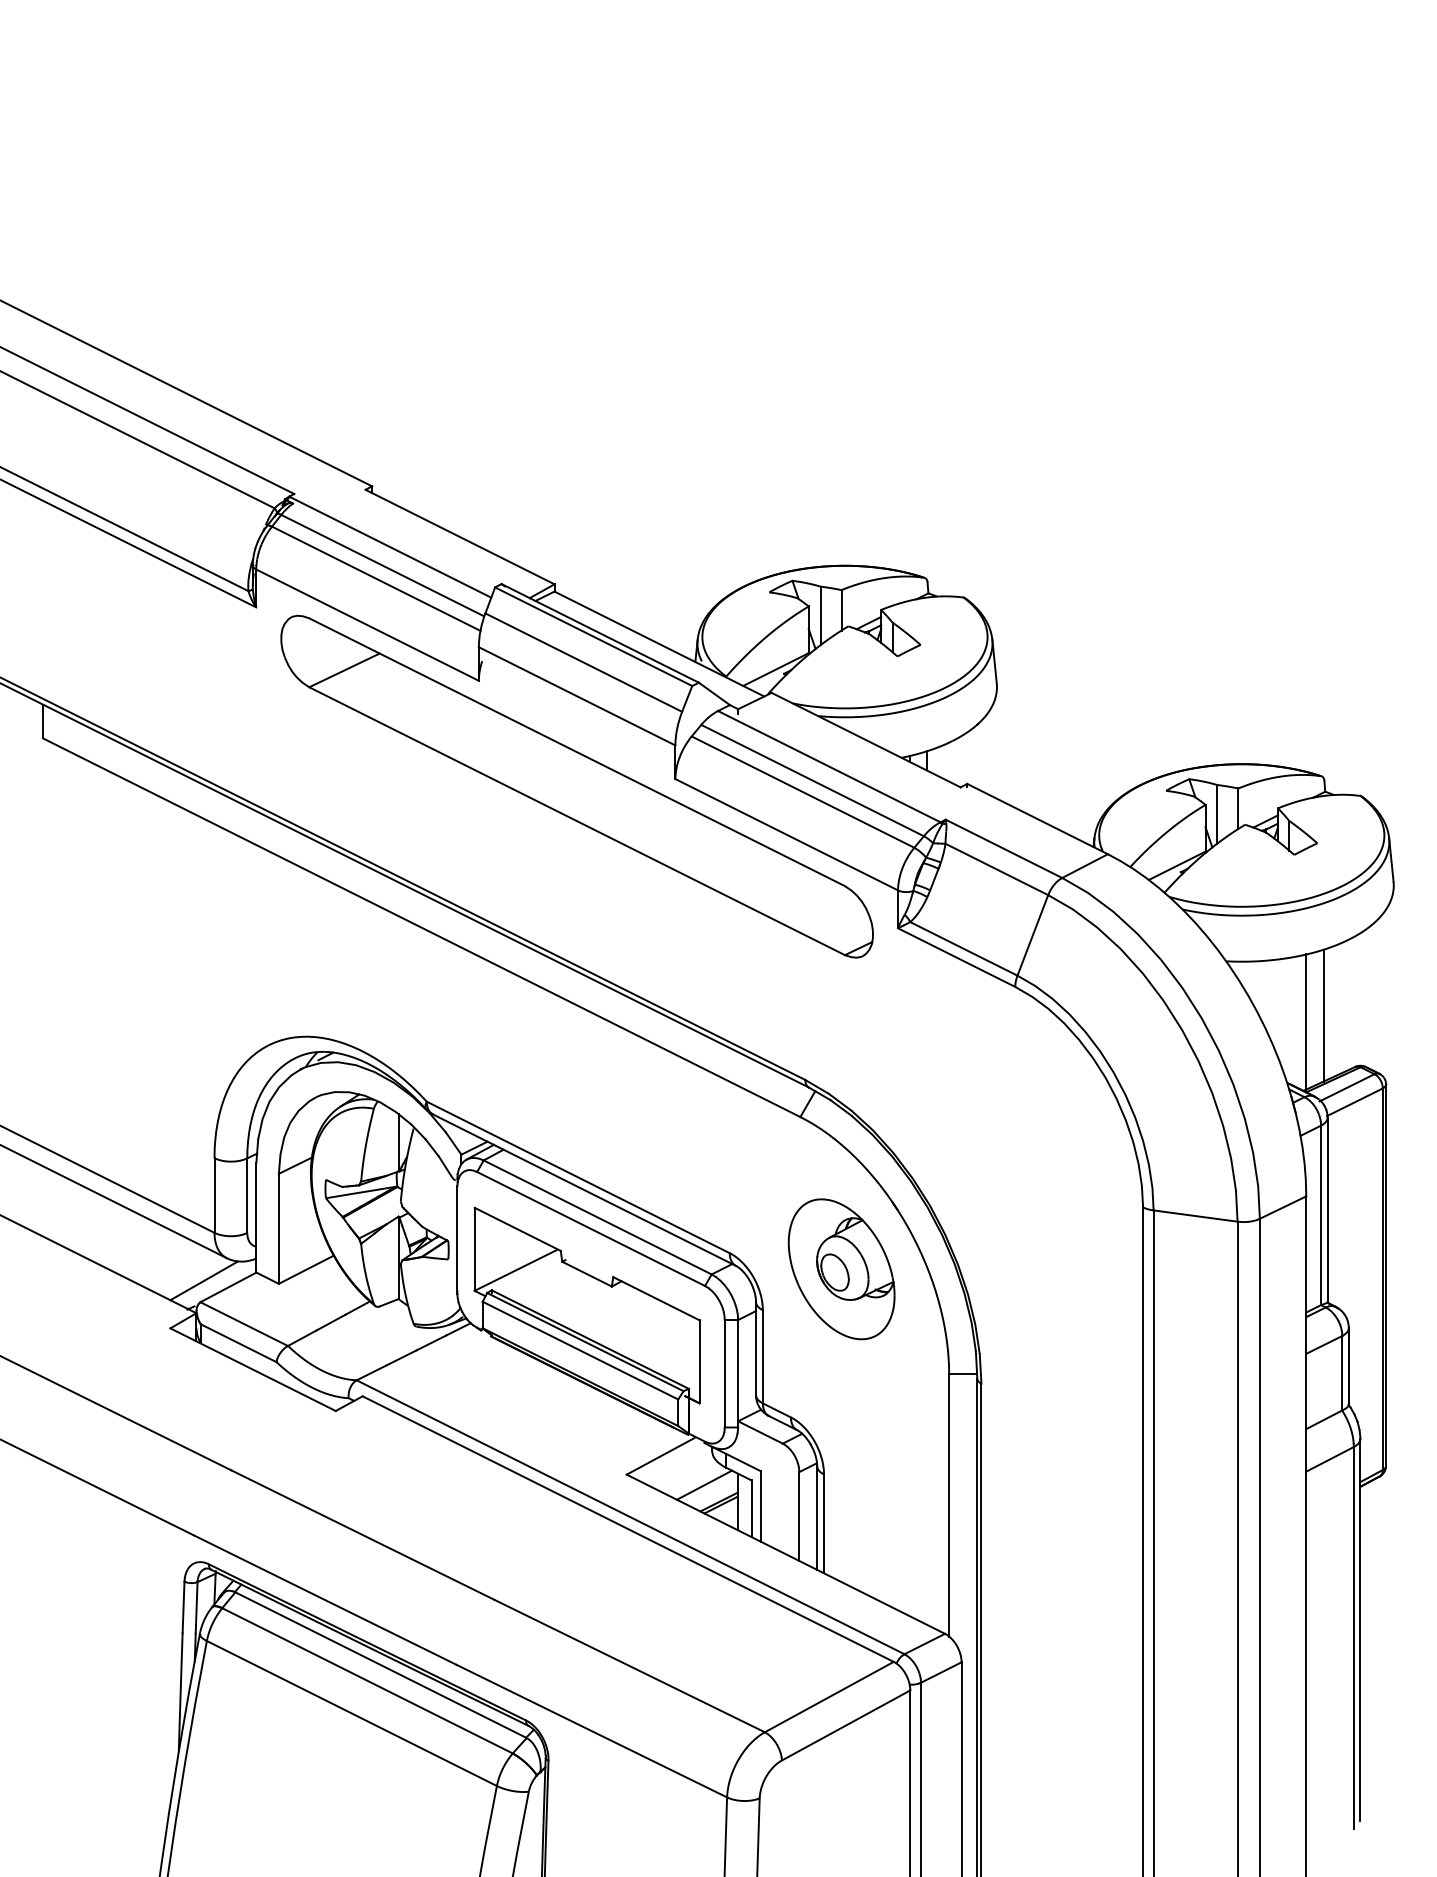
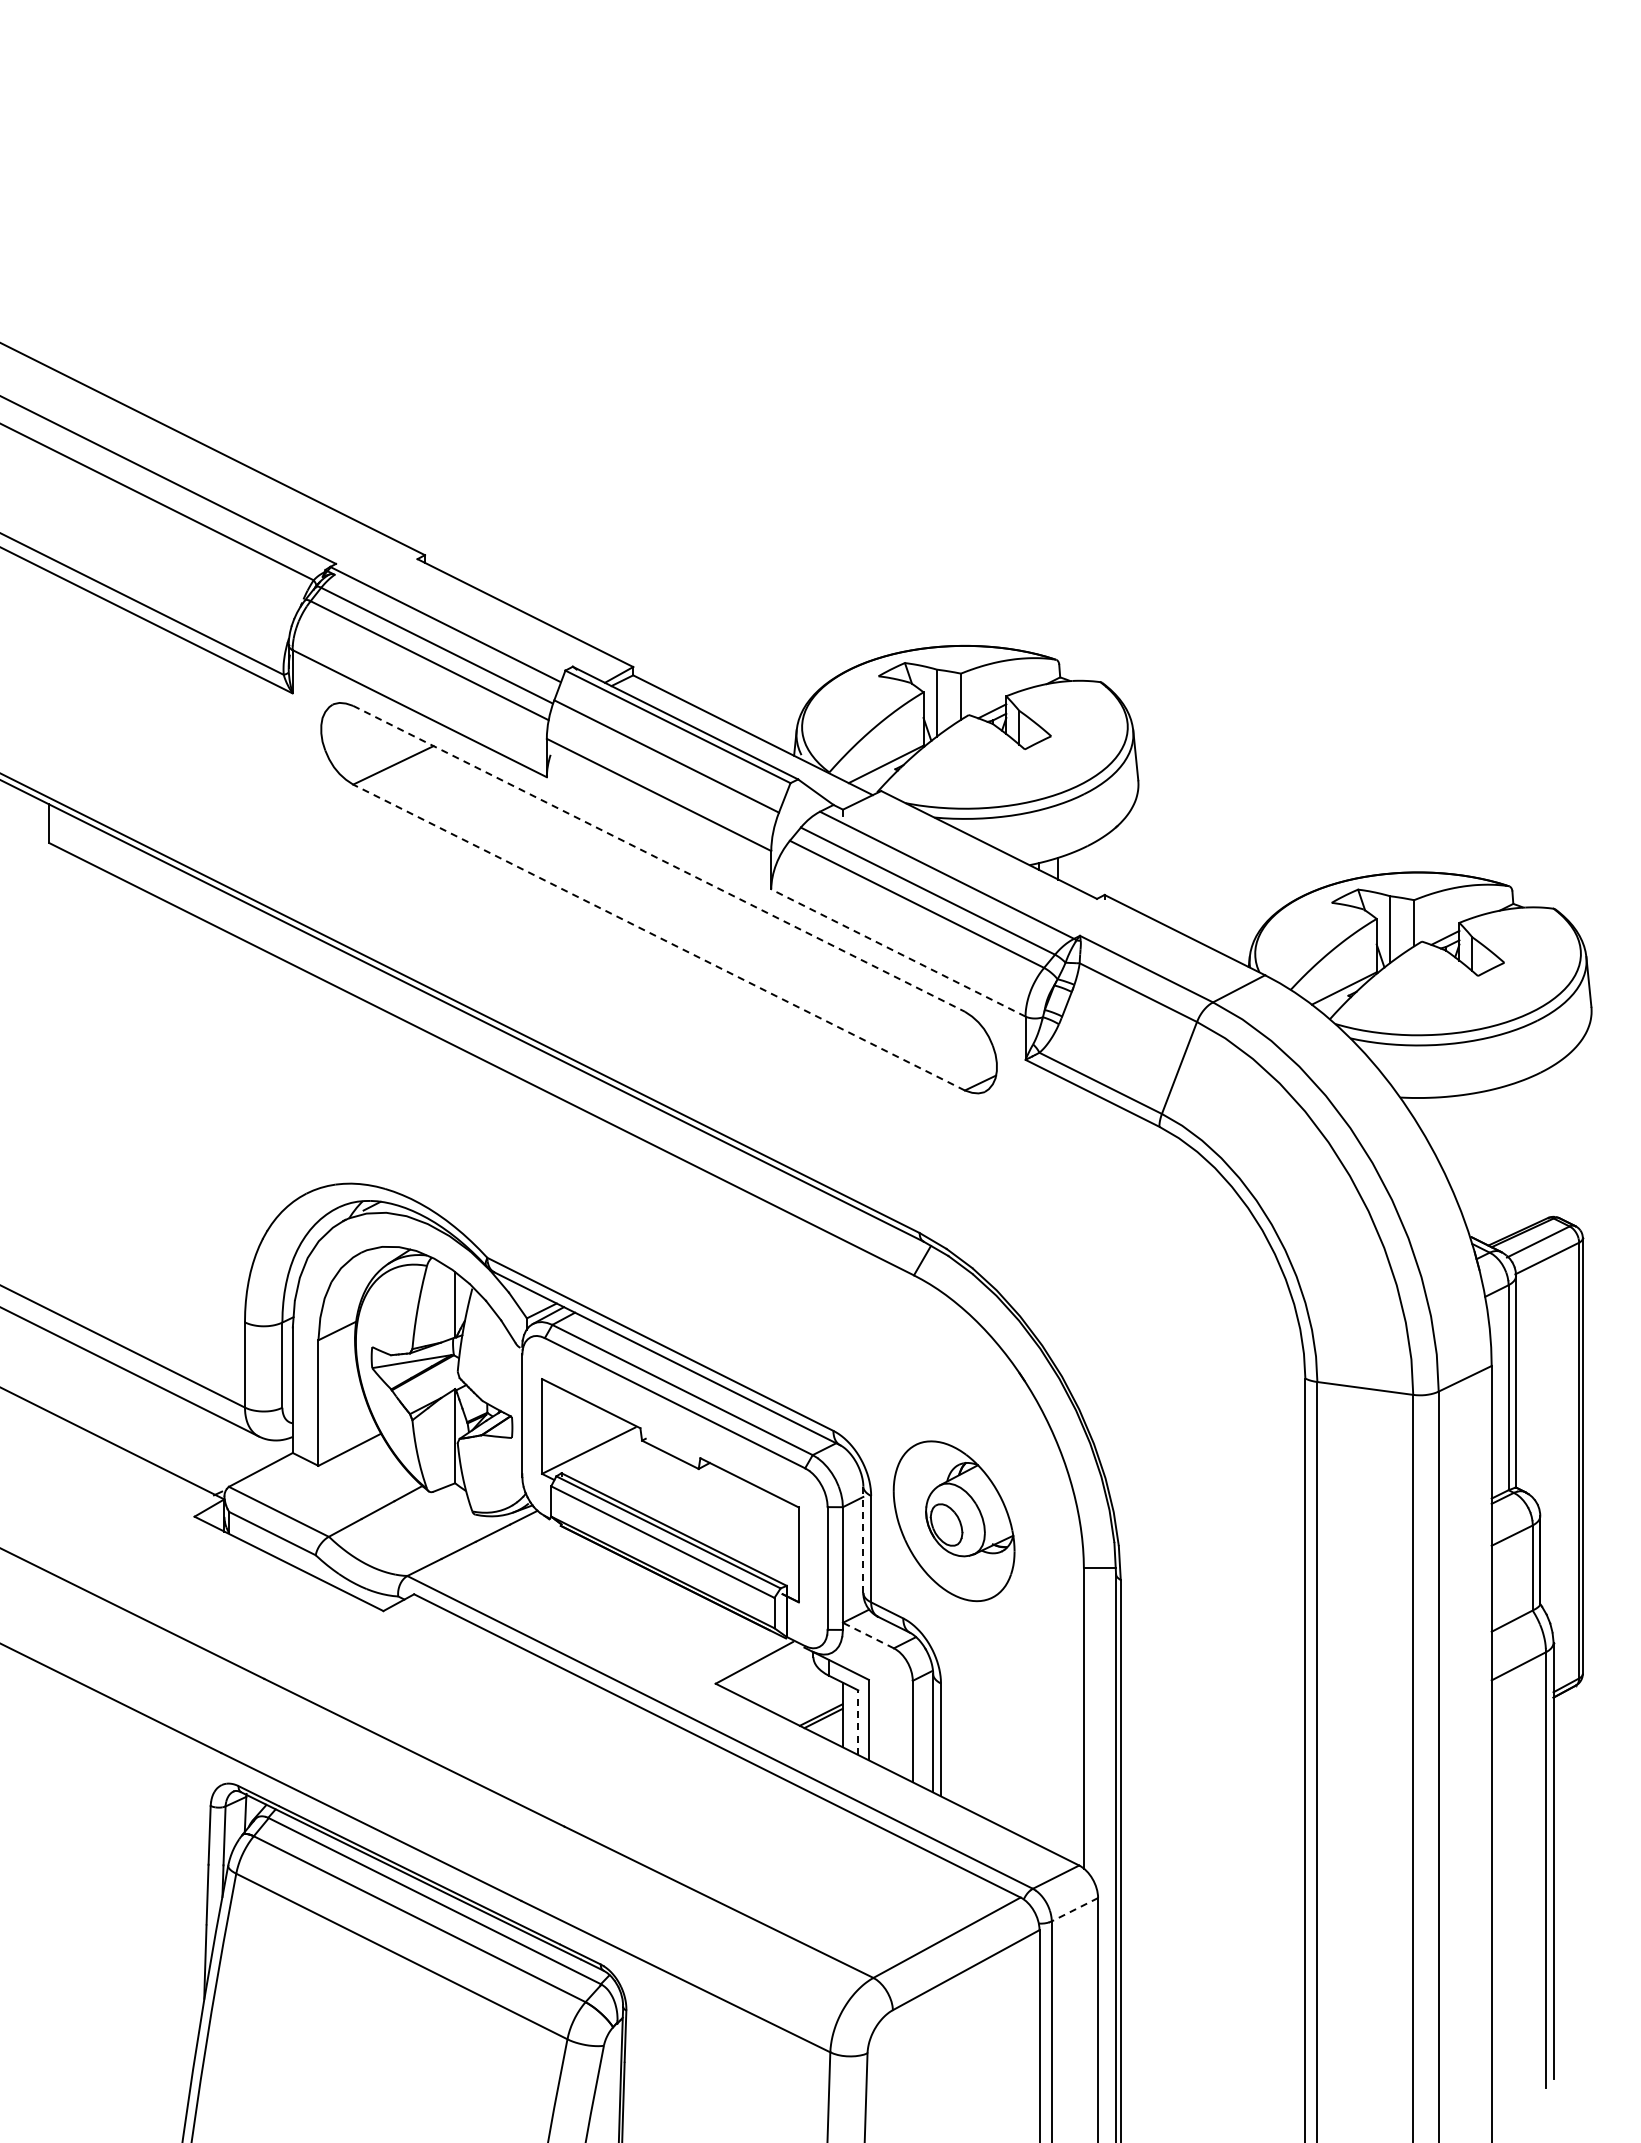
line: (577, 751) -> (659, 858), solid -> dashed
line: (577, 821) -> (659, 937), solid -> dashed
line: (785, 834) -> (897, 952), solid -> dashed
line: (1323, 1015) -> (1511, 1159), removed
line: (1306, 1021) -> (1491, 1166), removed
part: (841, 1269) -> (953, 1521), moved
line: (203, 1280) -> (232, 1462), removed
line: (756, 1348) -> (863, 1539), solid -> dashed
line: (760, 1432) -> (868, 1635), solid -> dashed
line: (704, 1484) -> (804, 1695), removed
line: (751, 1508) -> (858, 1722), solid -> dashed
line: (940, 1672) -> (1074, 1909), solid -> dashed

